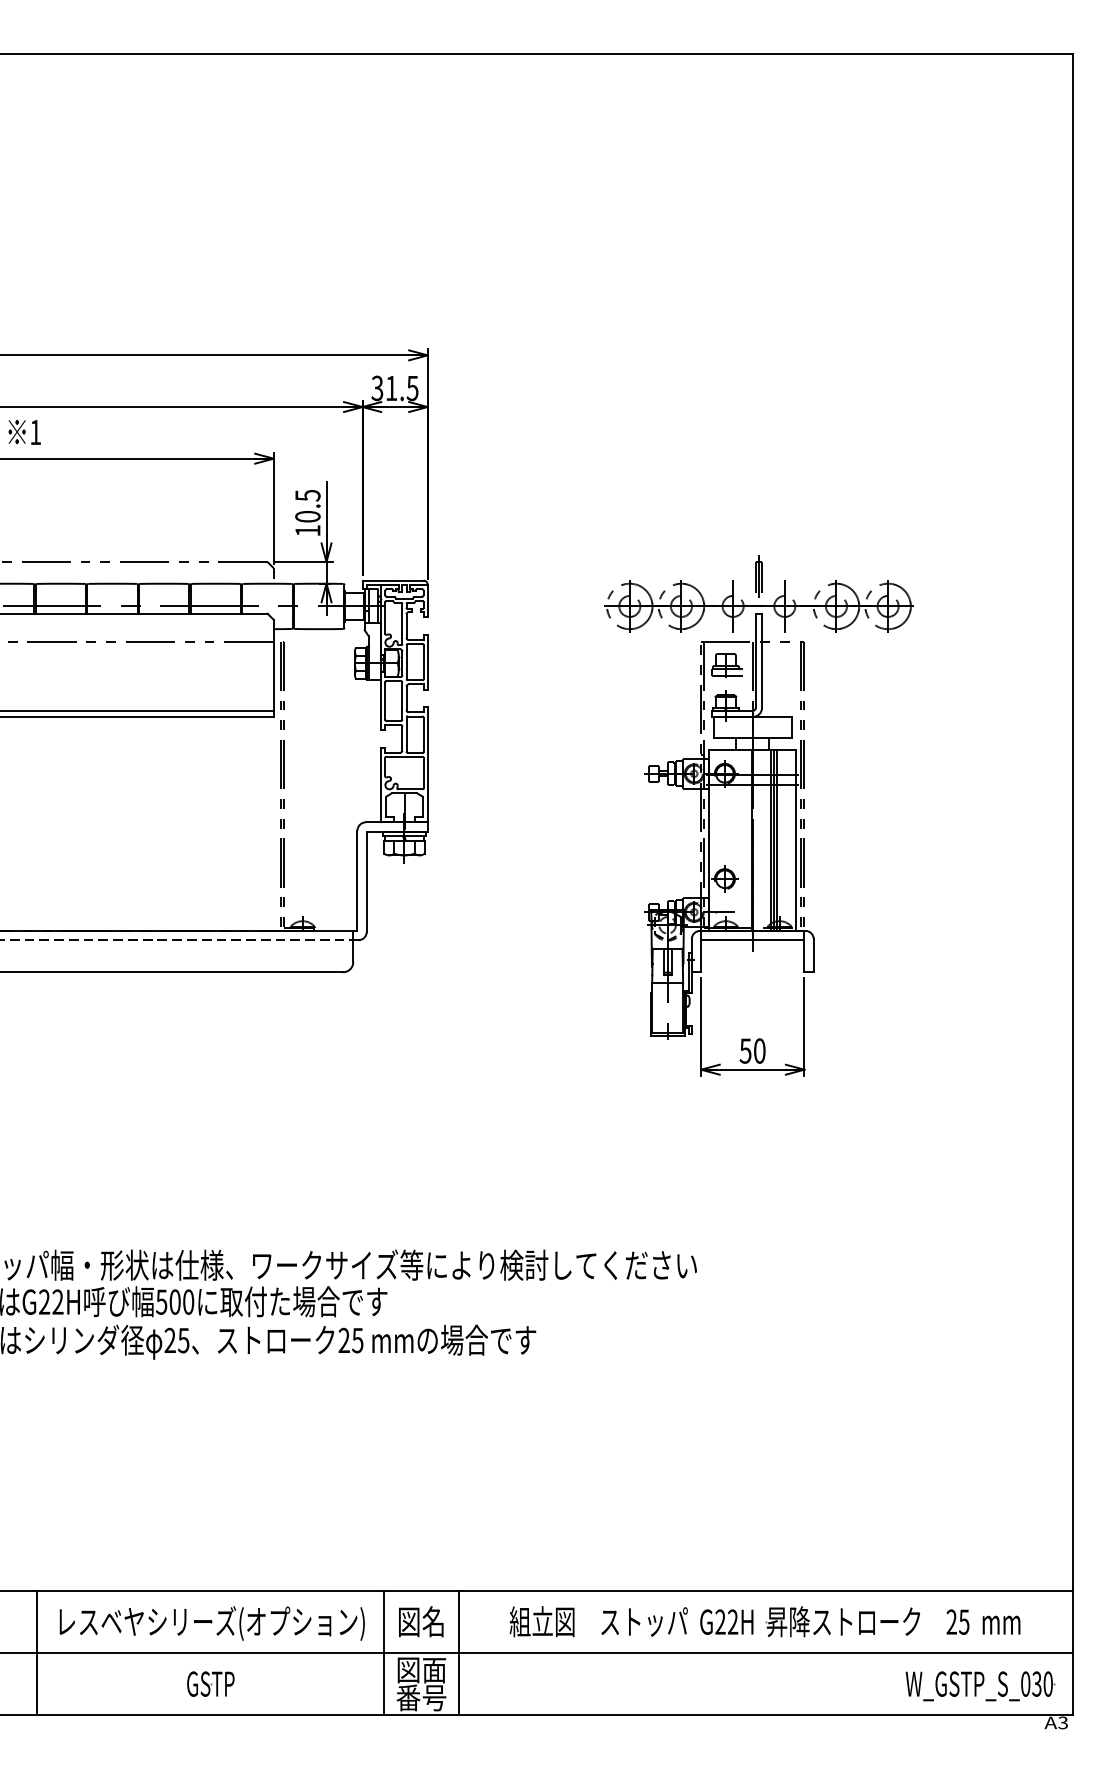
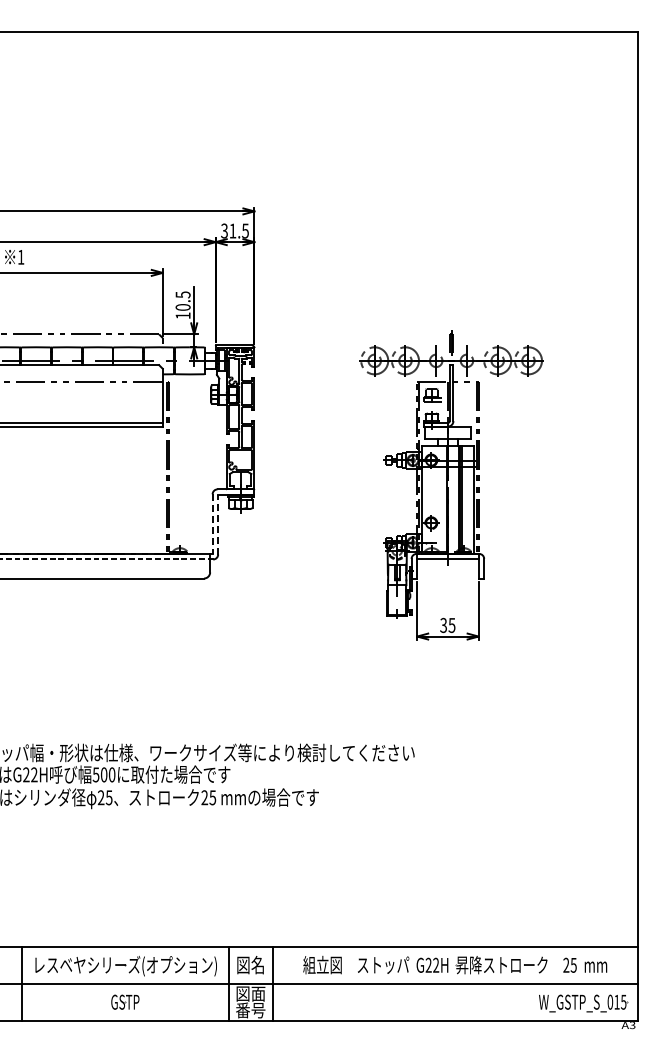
line: (357, 881) -> (212, 524), solid -> dashed
line: (367, 881) -> (218, 524), solid -> dashed
text: (752, 1049) -> (447, 624), 50 -> 35
text: (1042, 1682) -> (620, 1001), W_GSTP_S_030 -> W_GSTP_S_015

